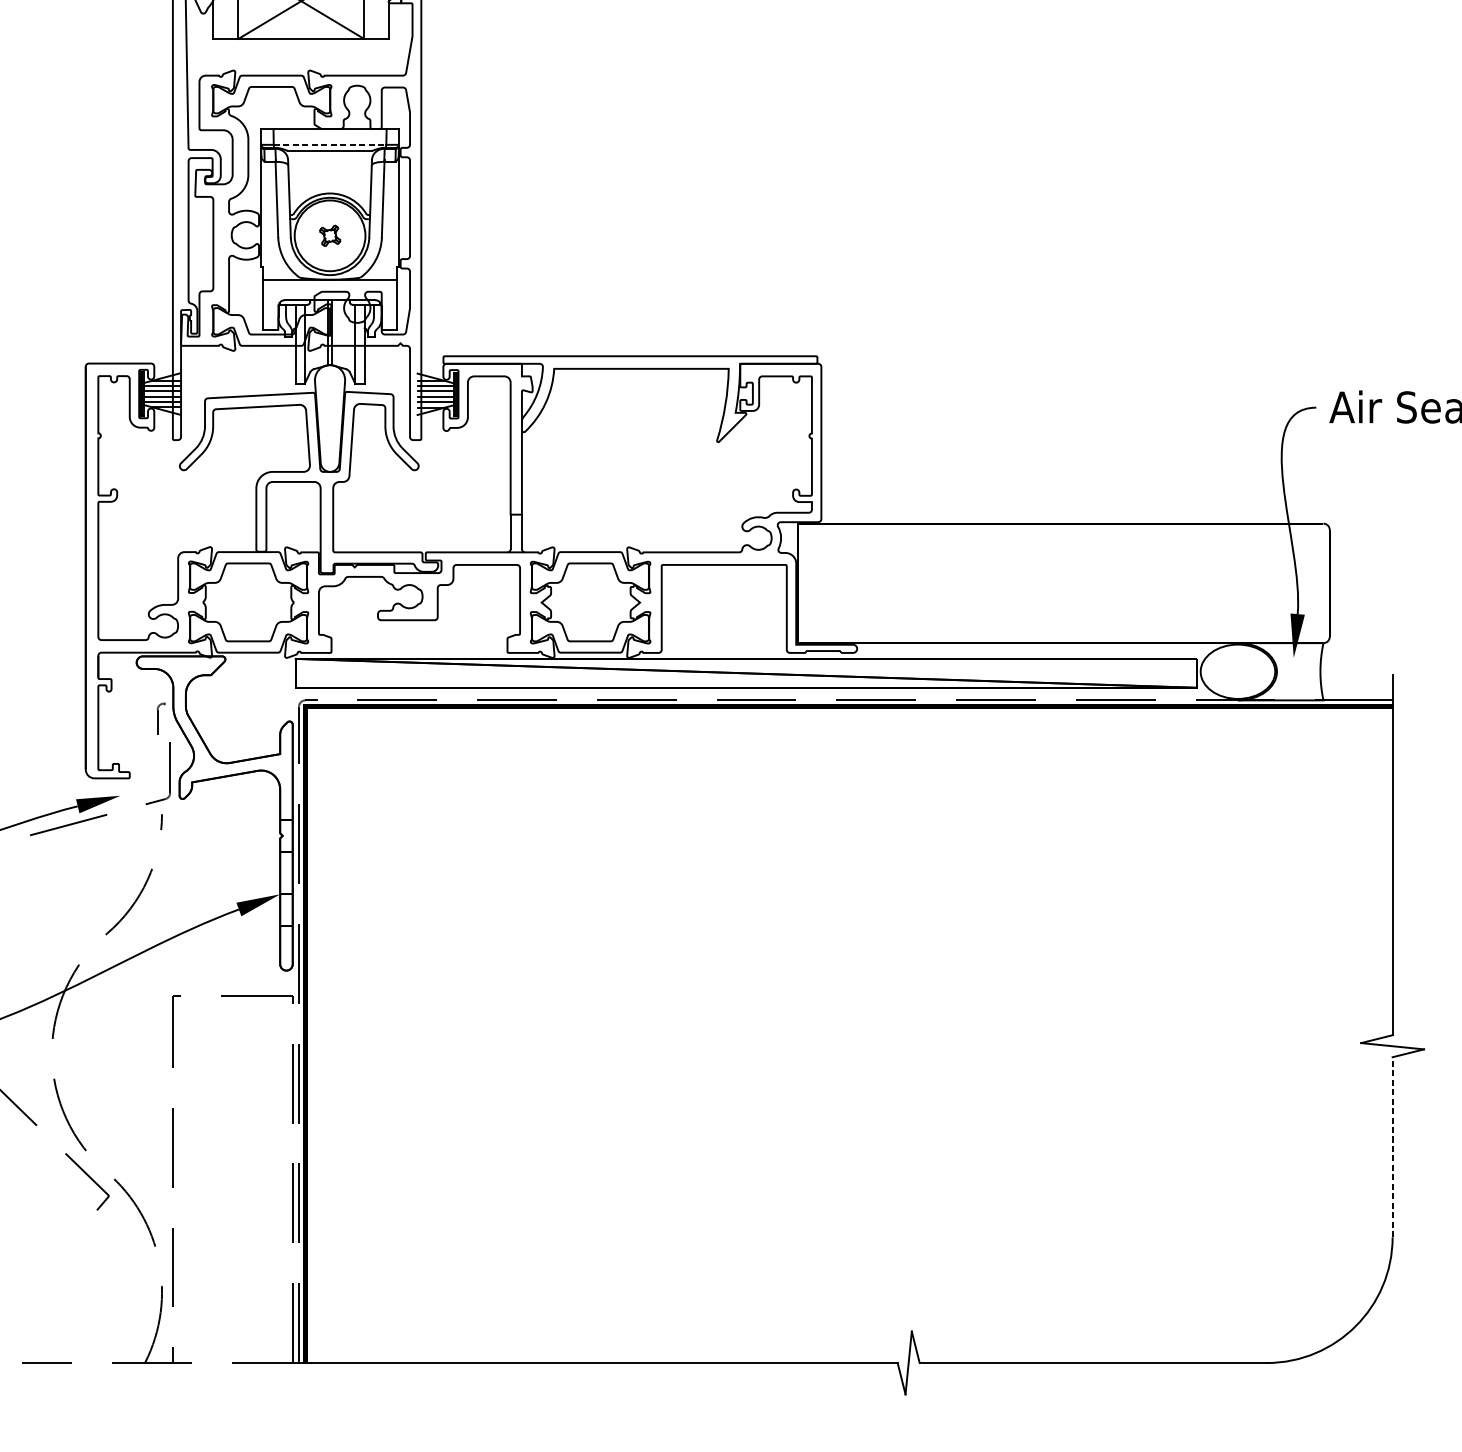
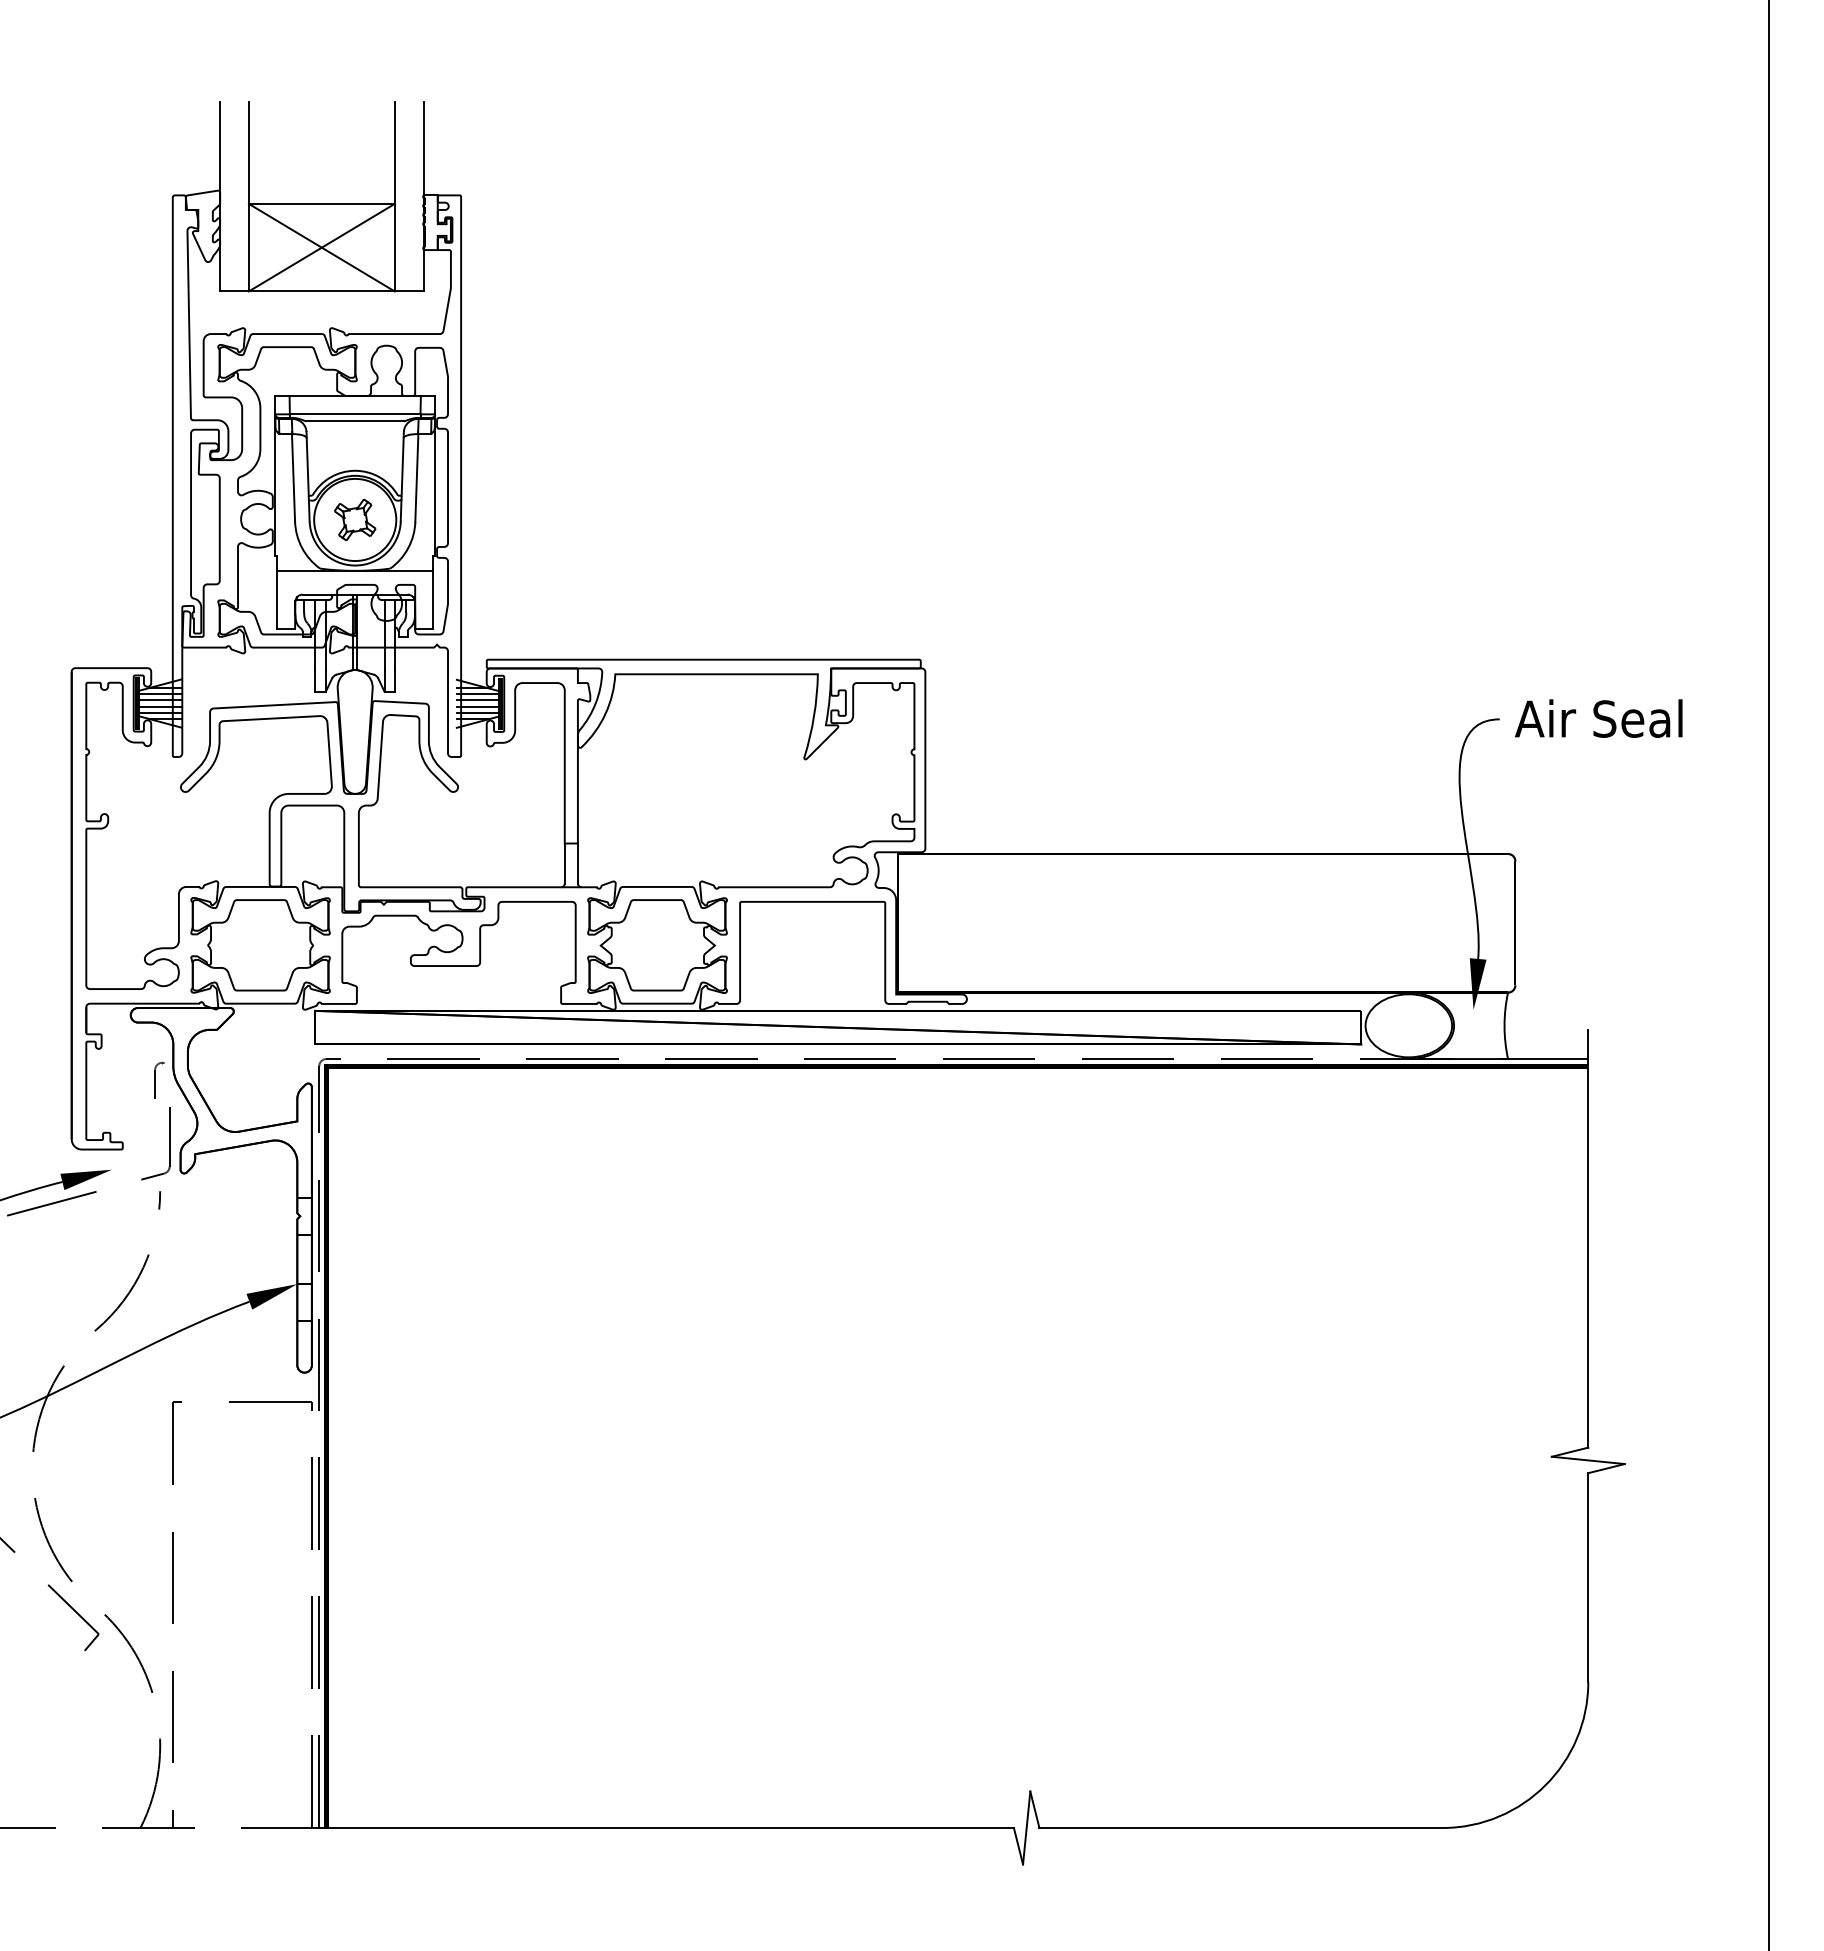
line: (330, 144) -> (355, 414), dashed -> solid
part: (330, 235) -> (355, 519), size x1.67
line: (1392, 1147) -> (1588, 1577), dashed -> solid

